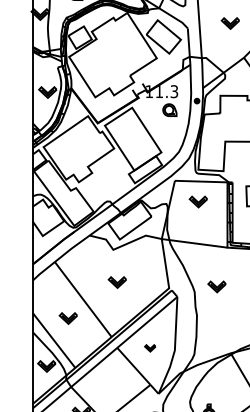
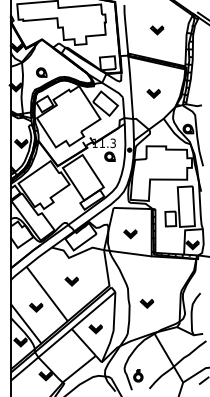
part: (198, 202) -> (130, 234), moved
part: (216, 286) -> (146, 303), moved
part: (149, 348) -> (95, 329), size x1.67

